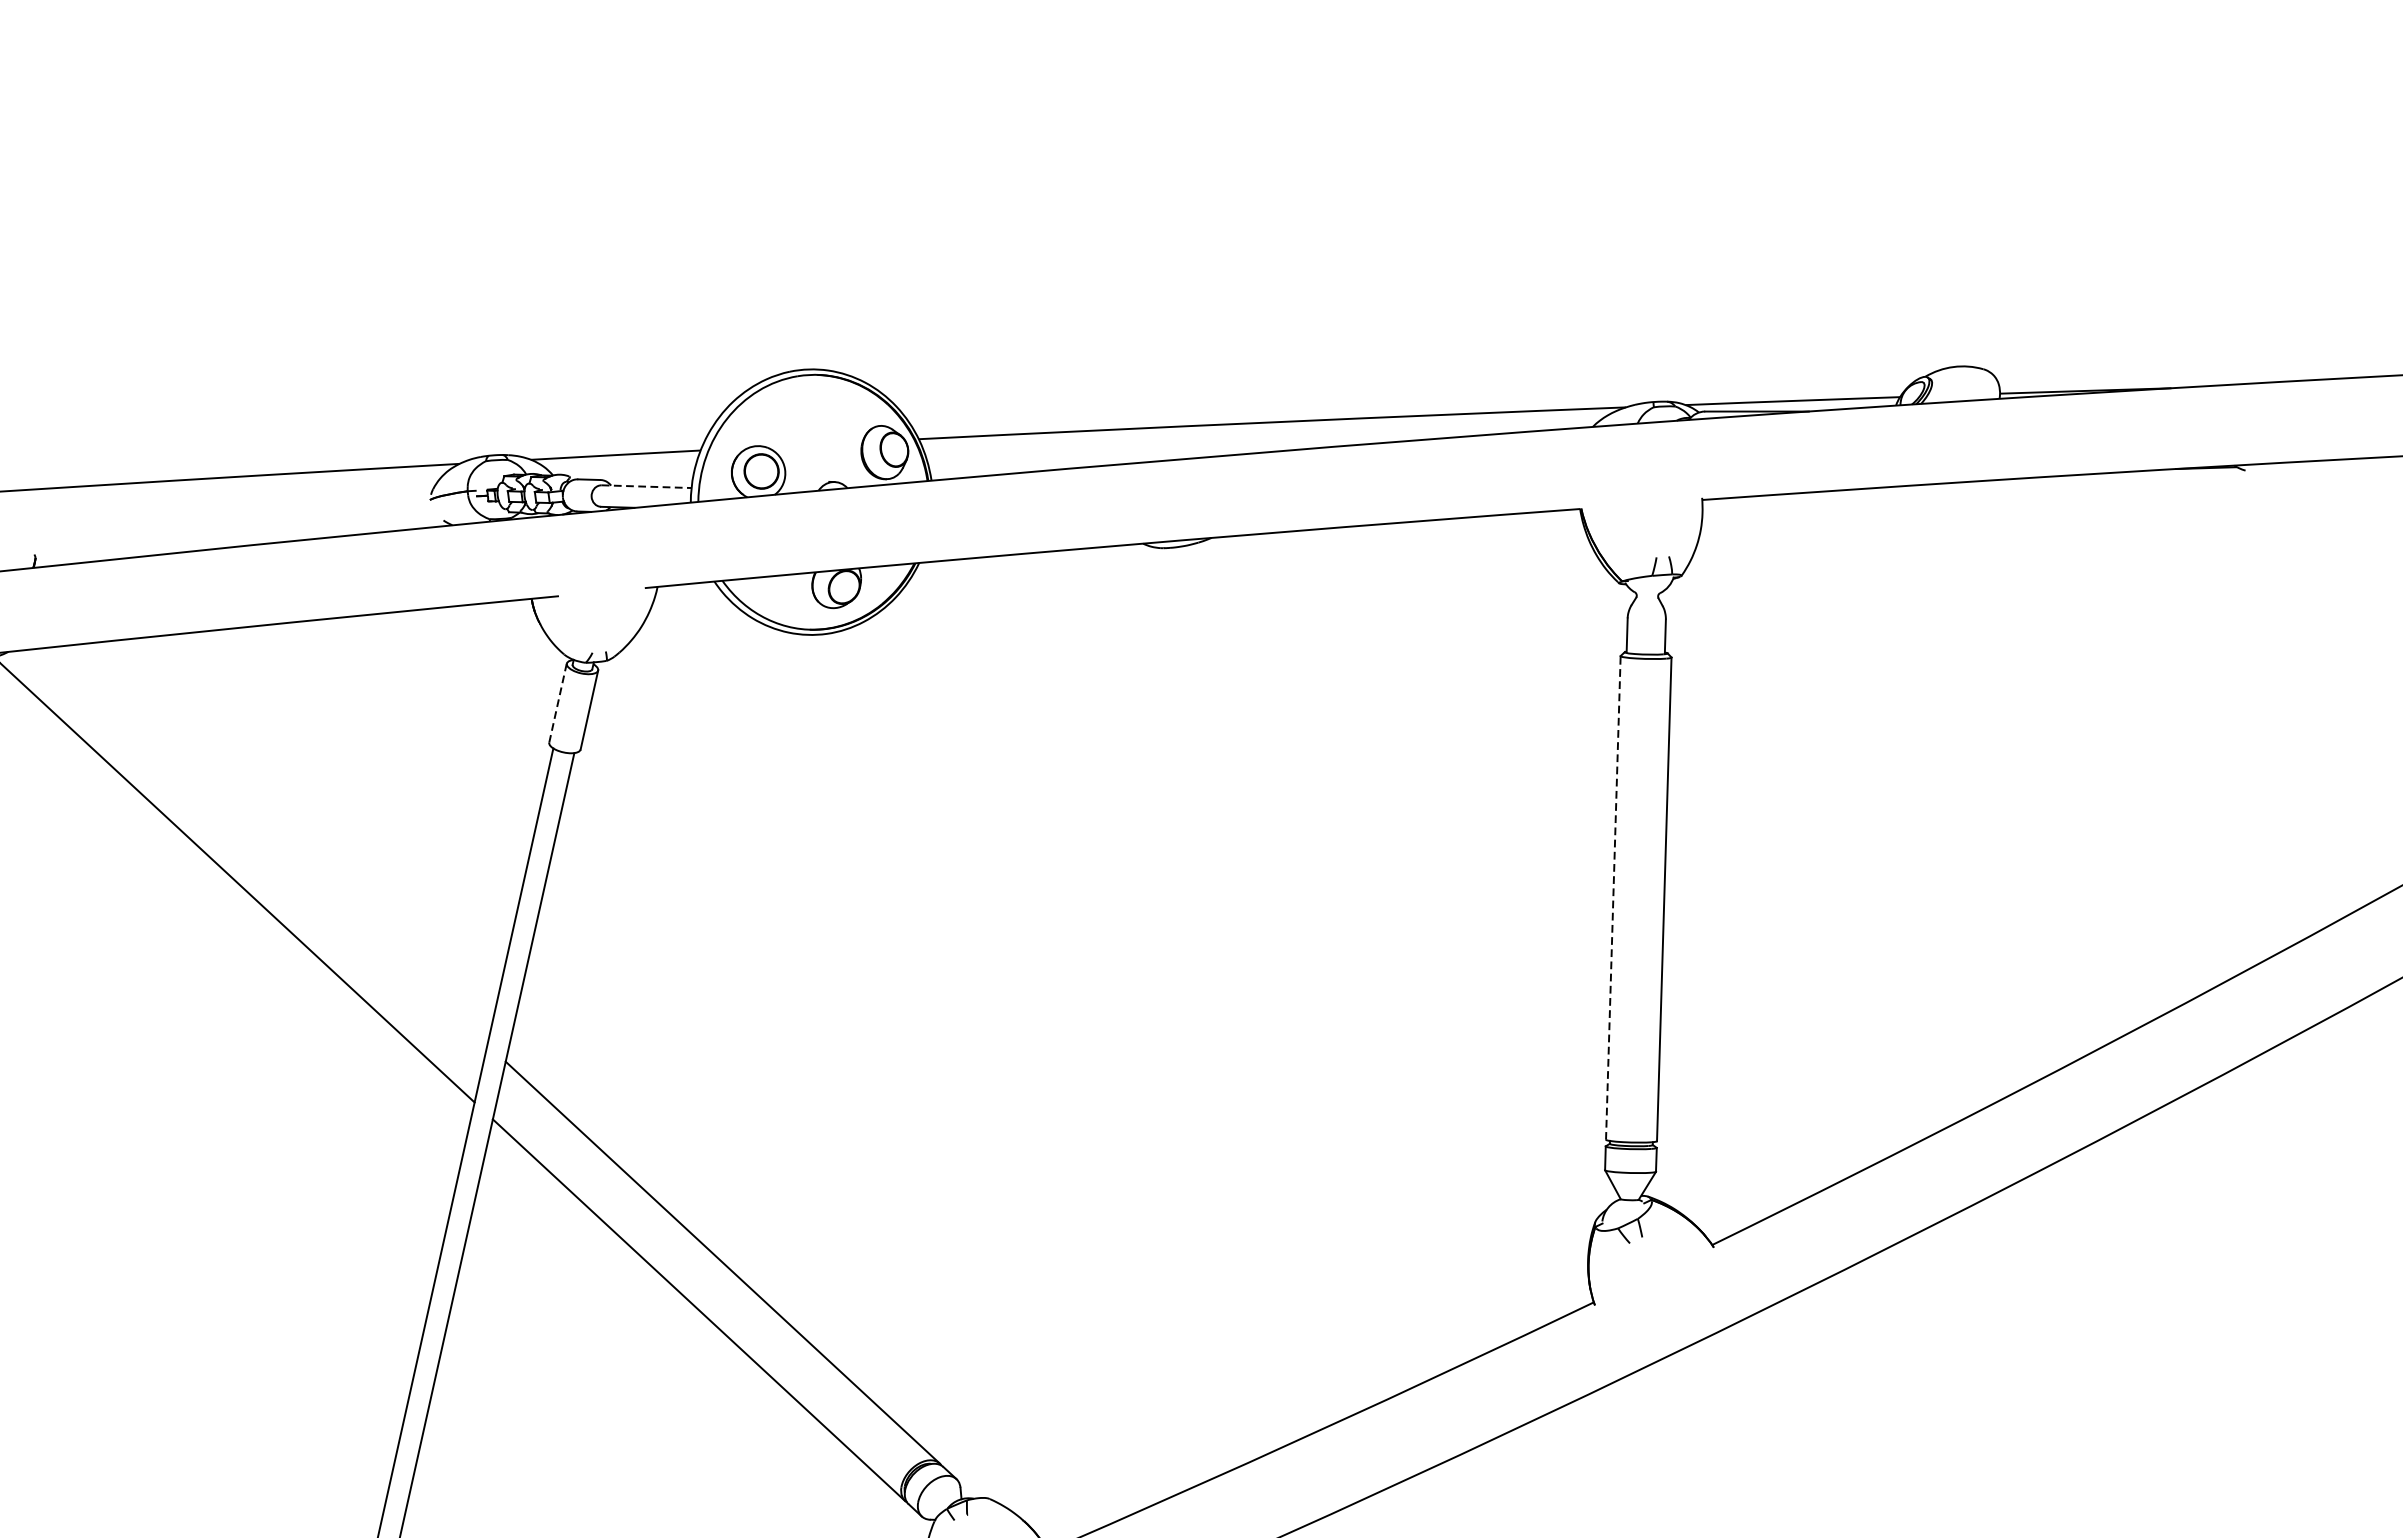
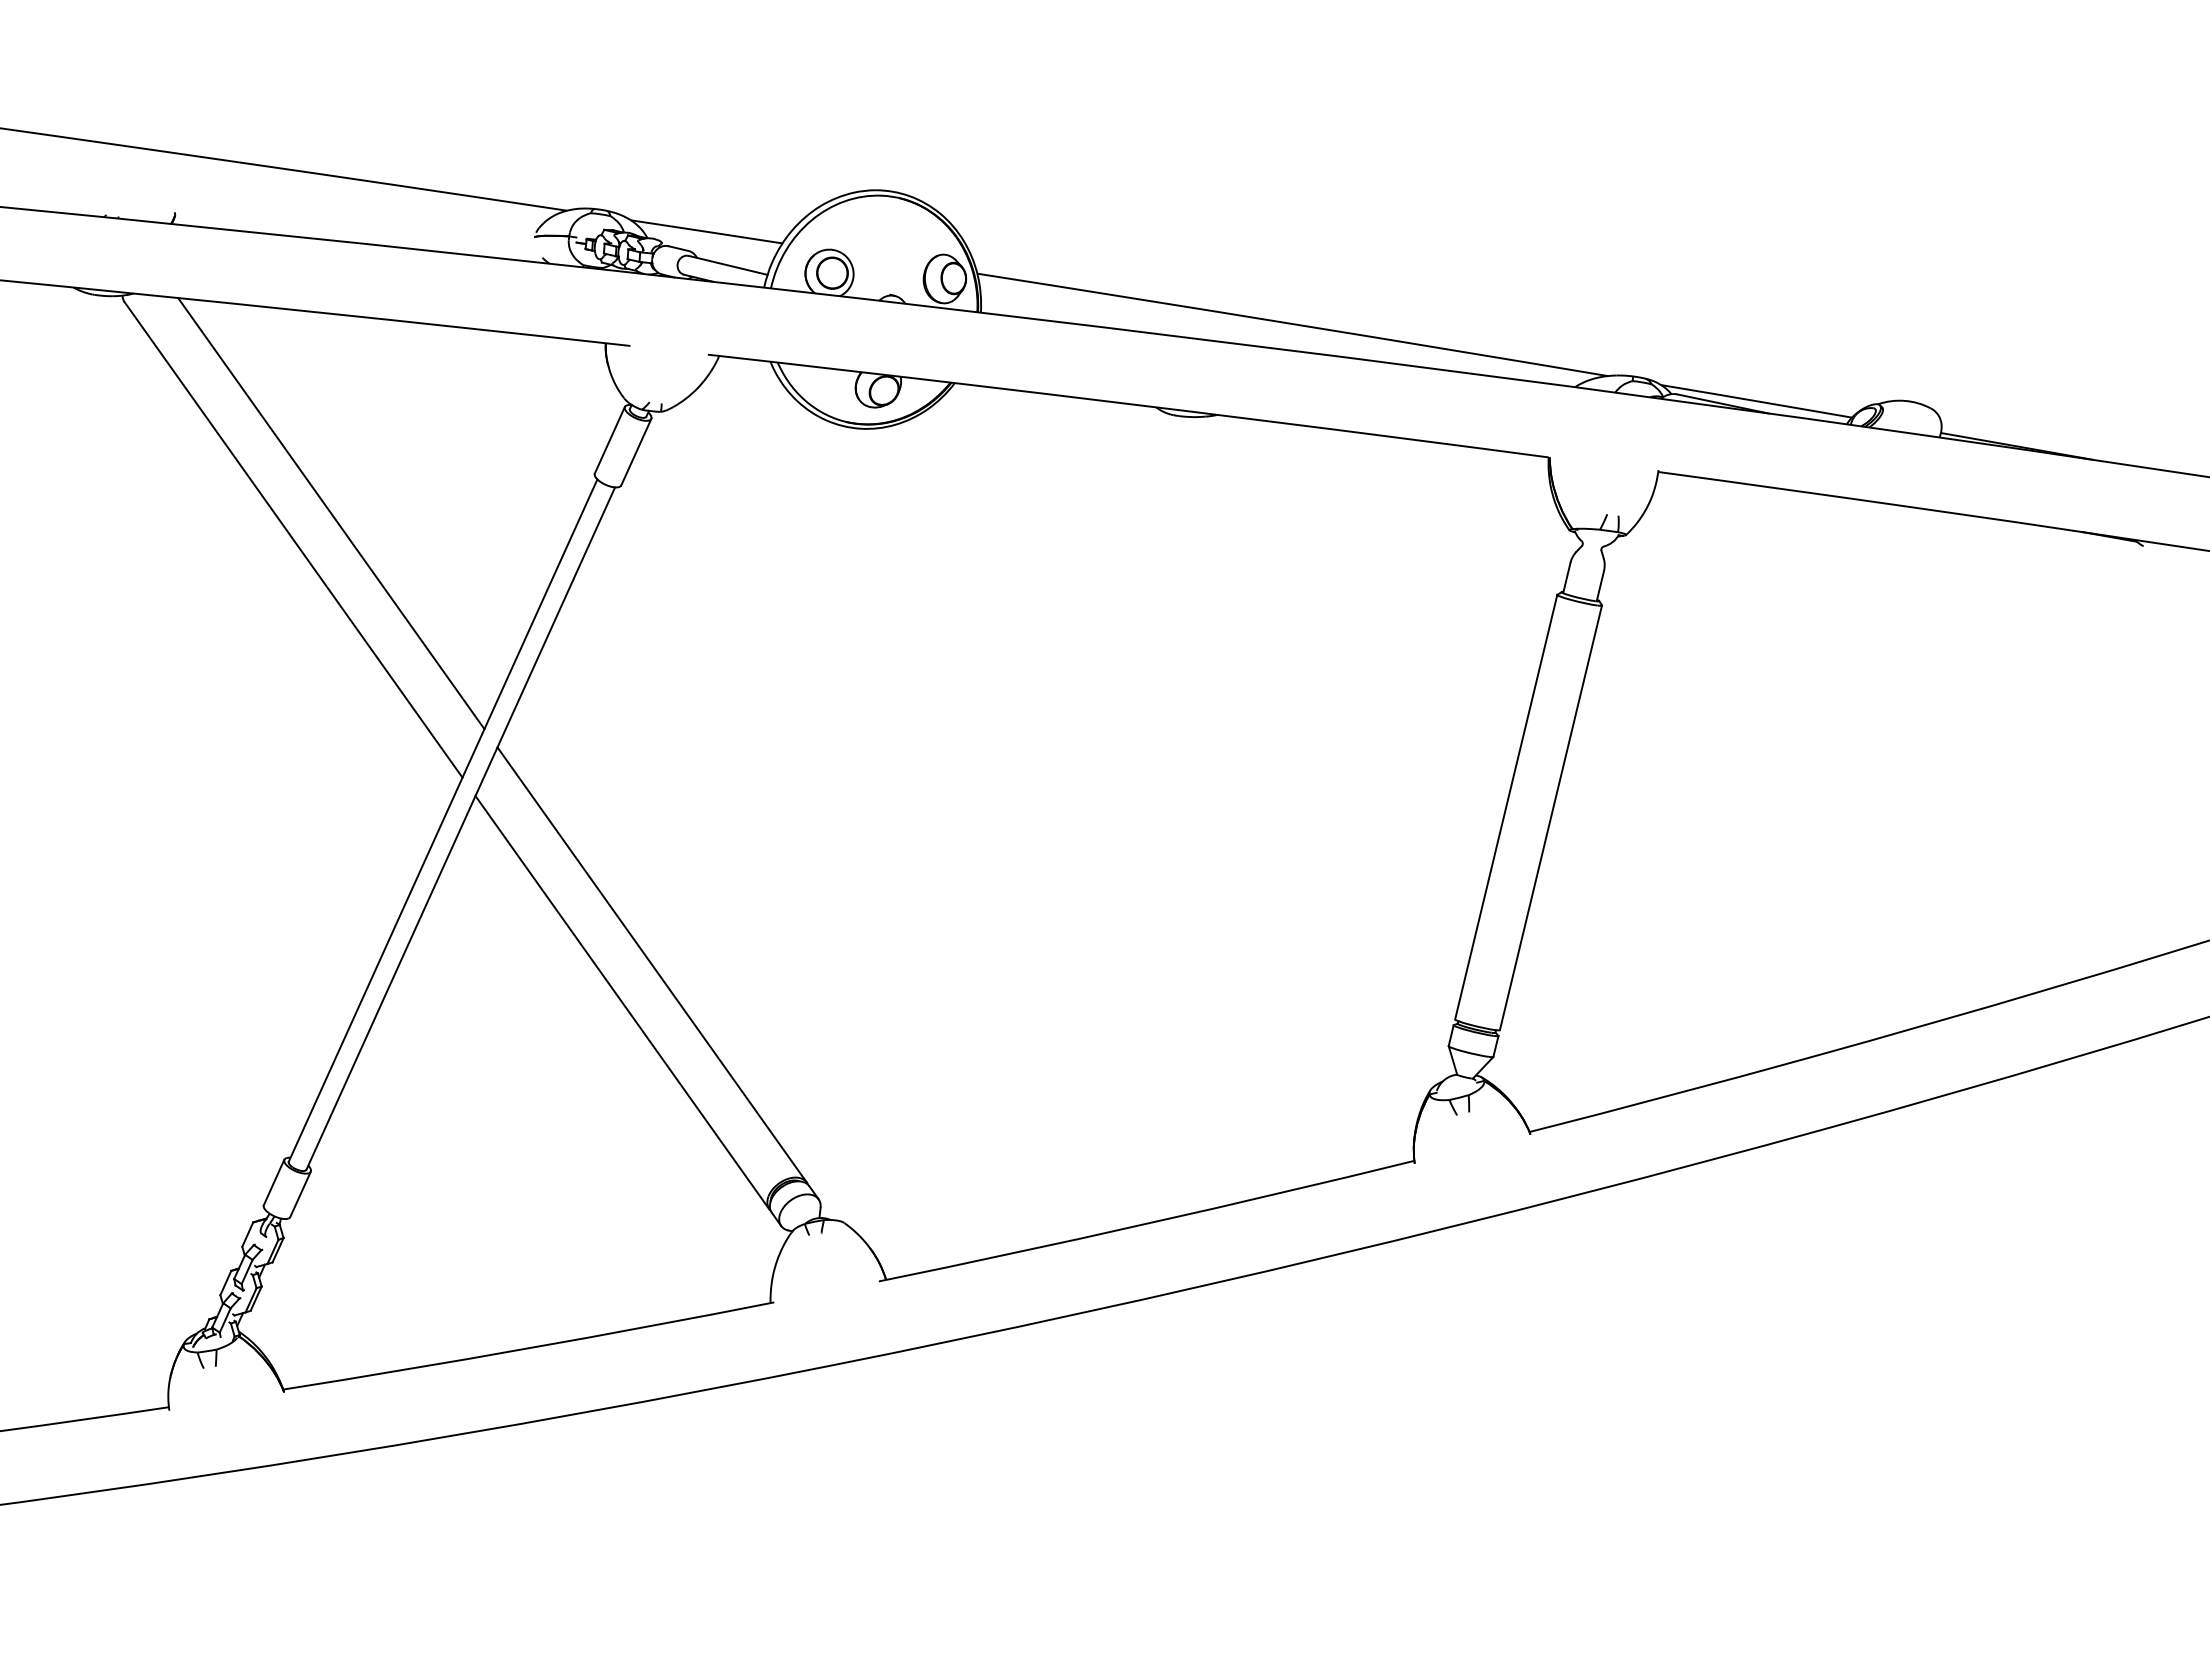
line: (647, 486) -> (728, 265), dashed -> solid
line: (557, 703) -> (609, 440), dashed -> solid
line: (272, 845) -> (331, 513), added
line: (1613, 897) -> (1506, 806), dashed -> solid

